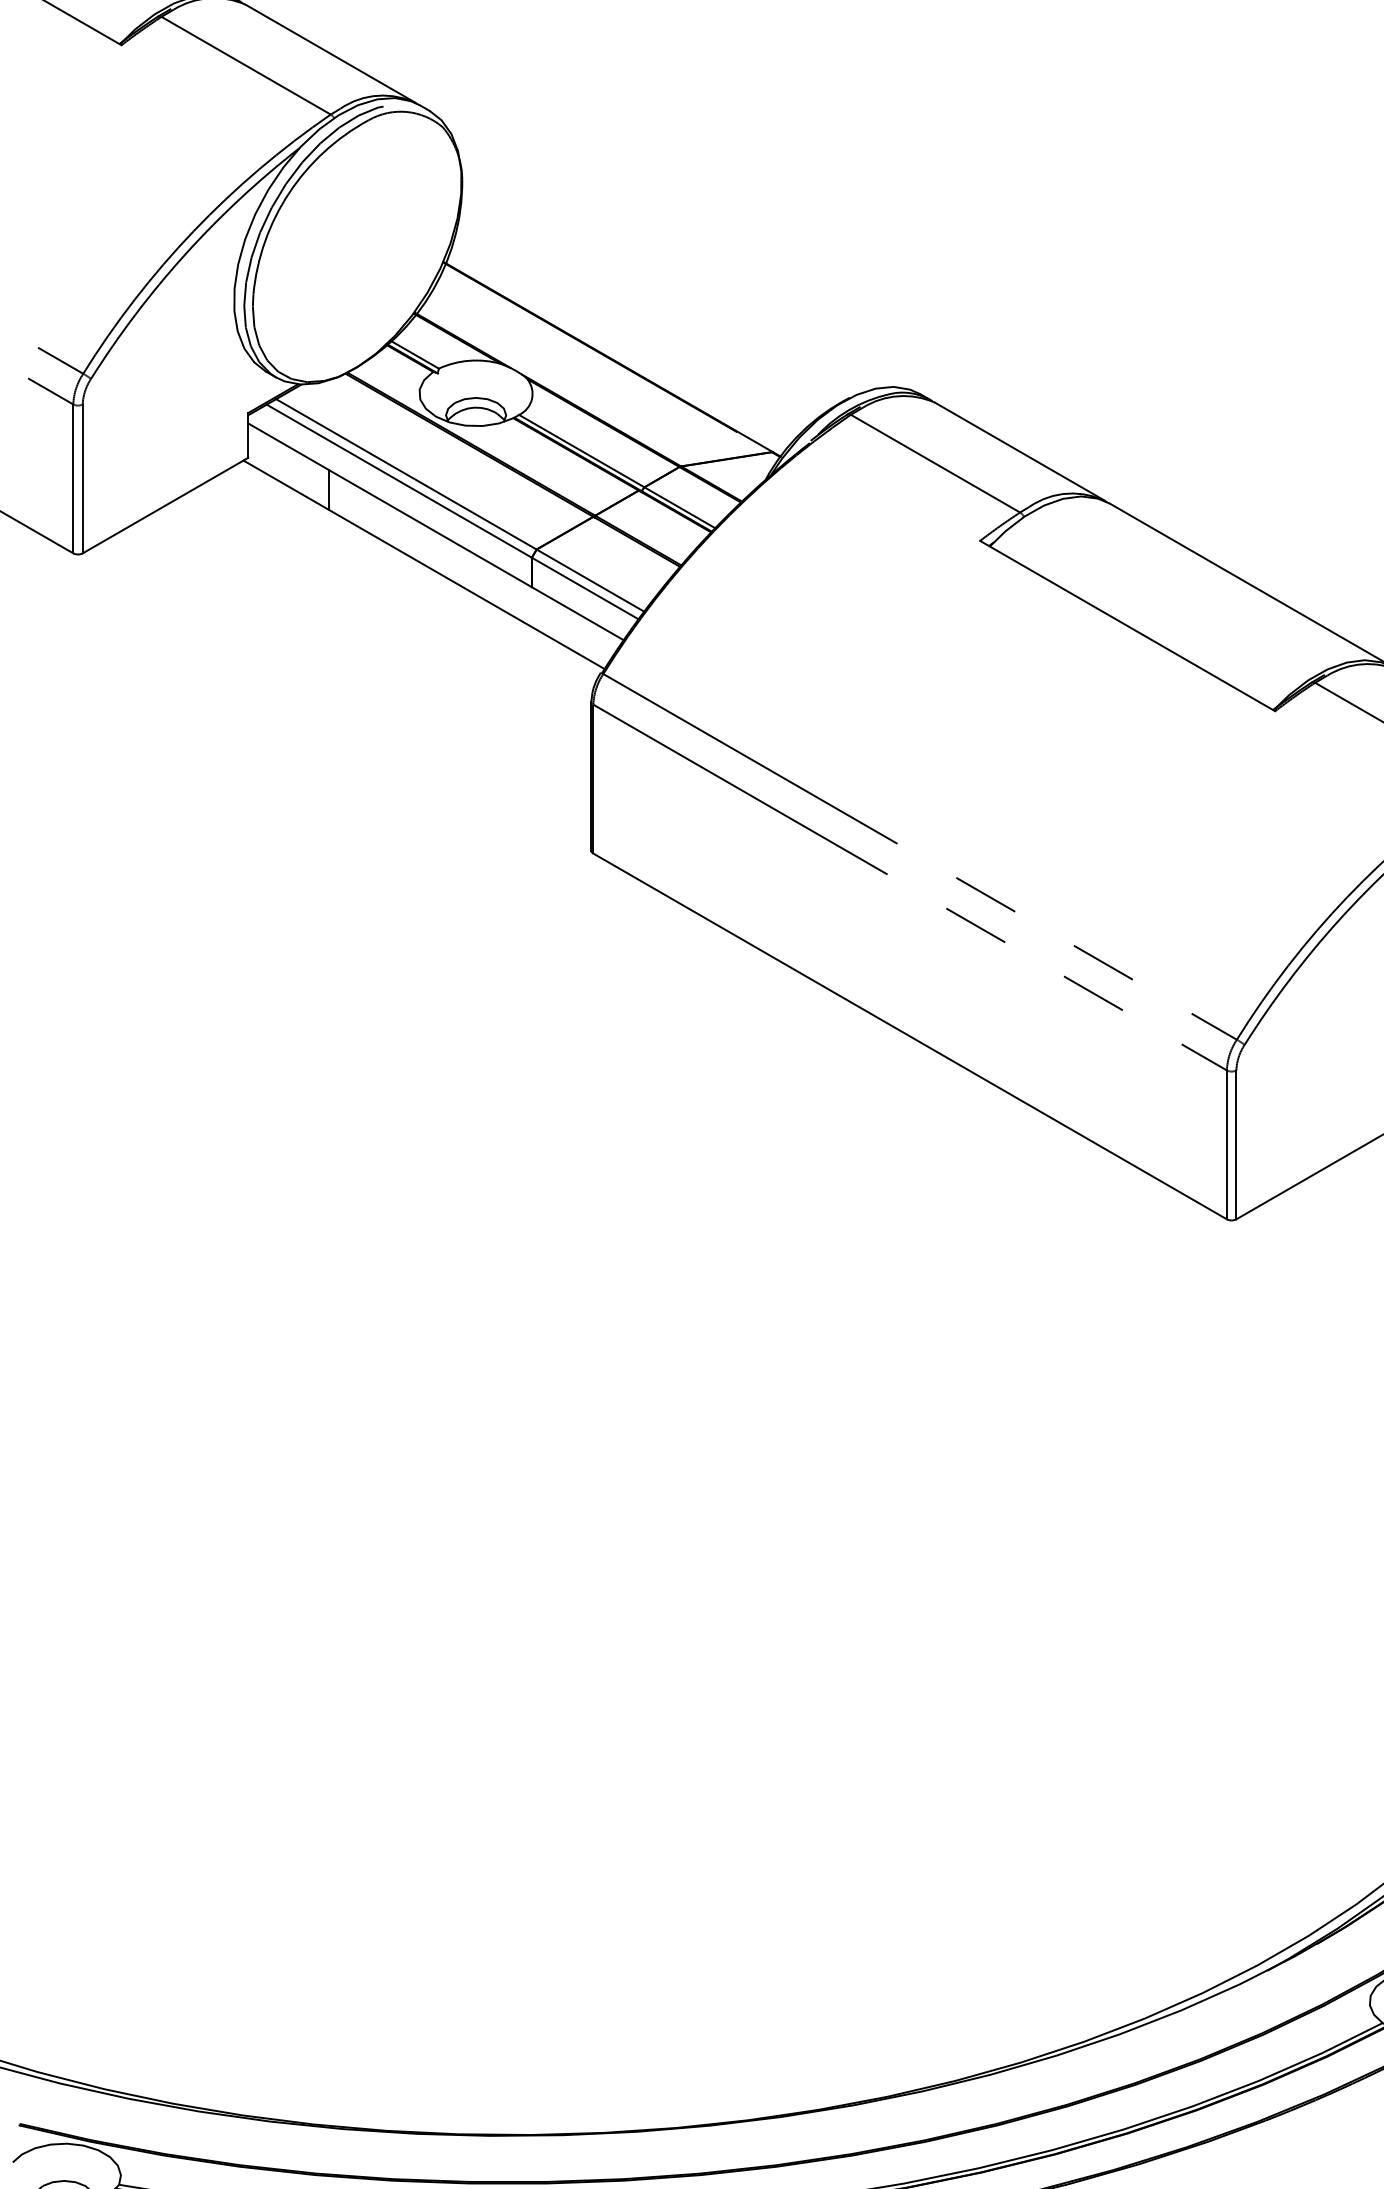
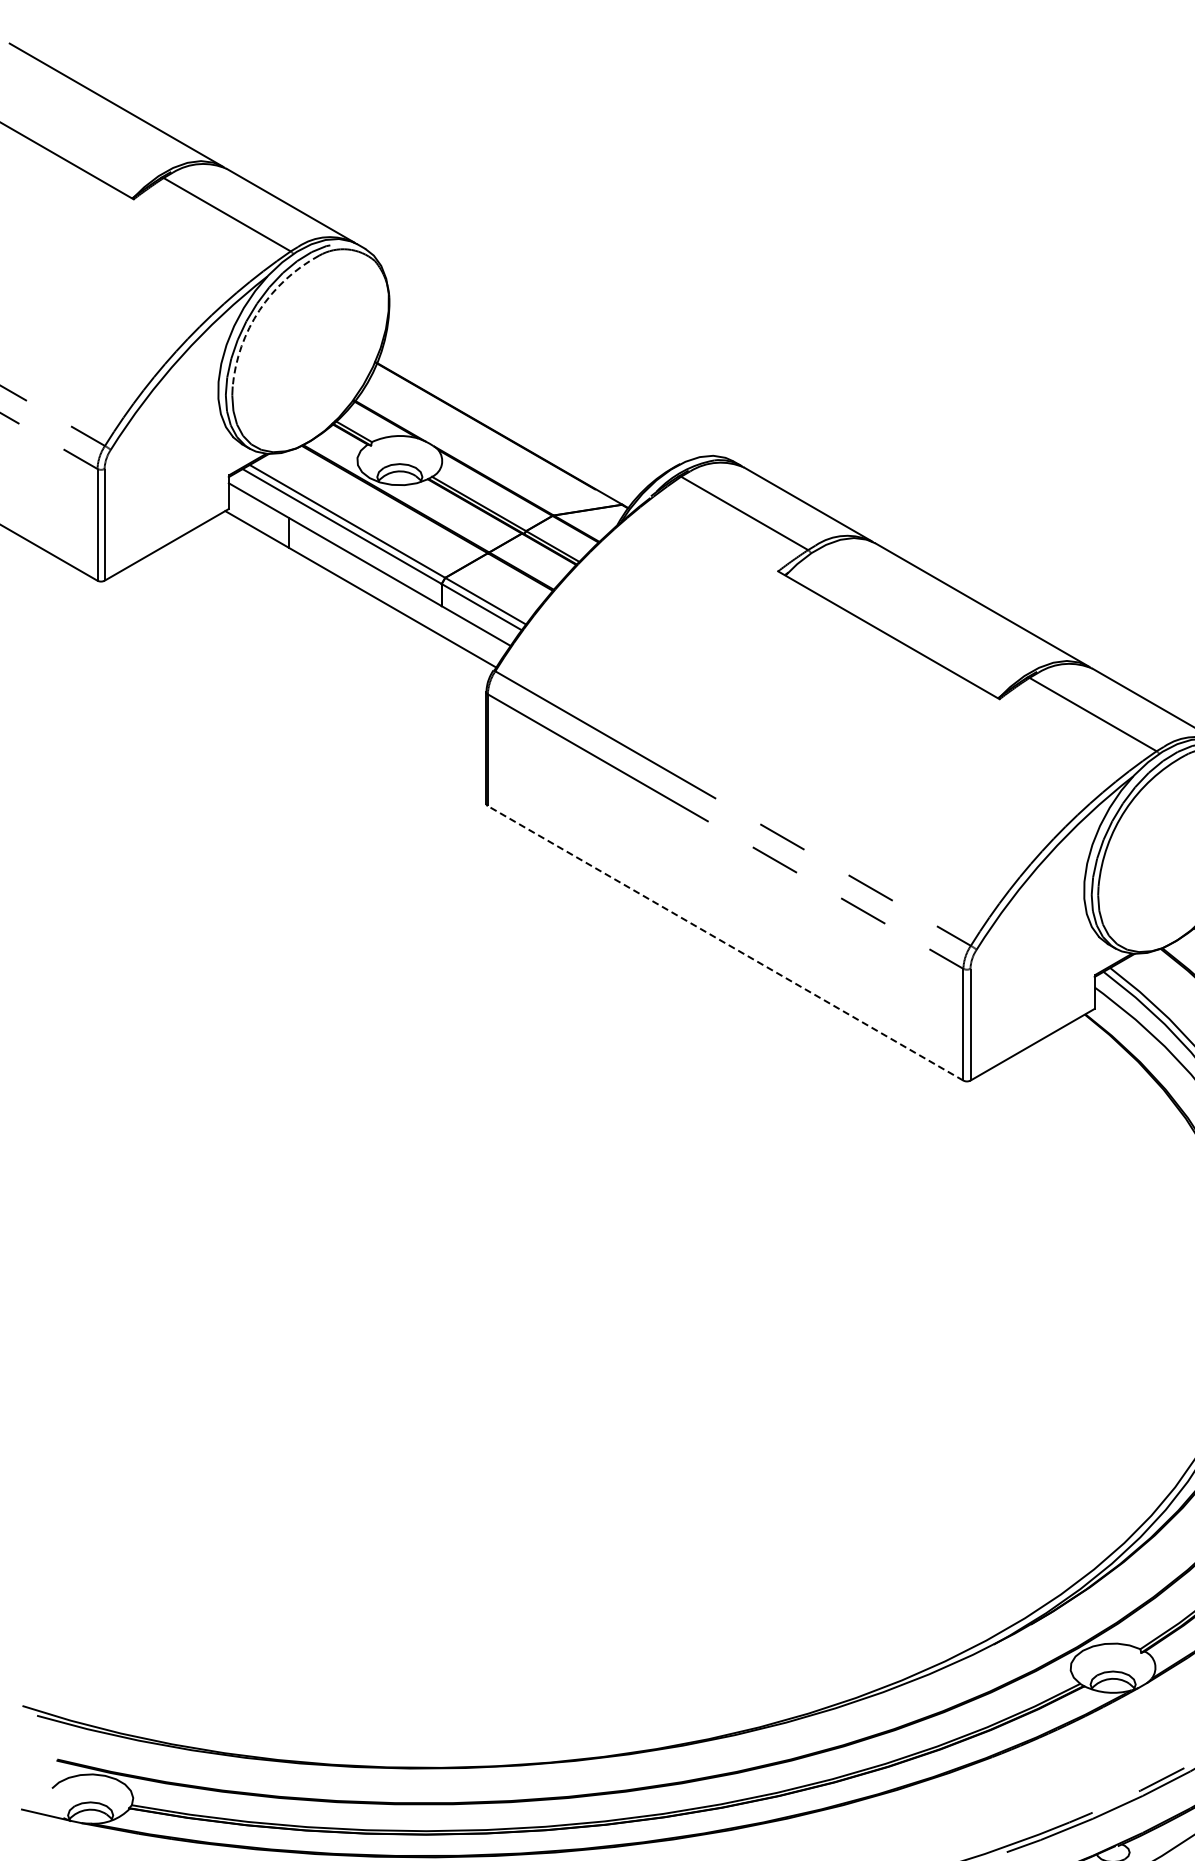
arc: (289, 193) -> (259, 310), solid -> dashed
line: (909, 1036) -> (725, 943), solid -> dashed

